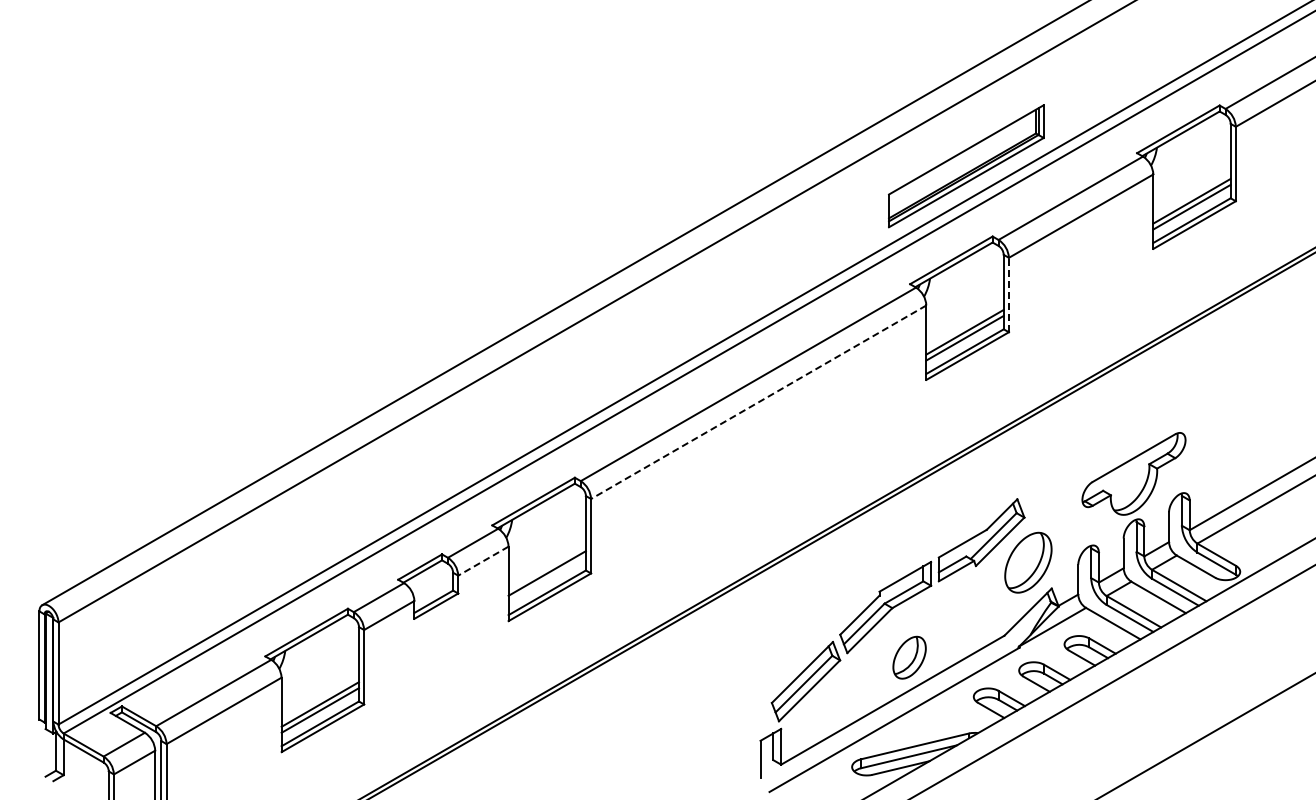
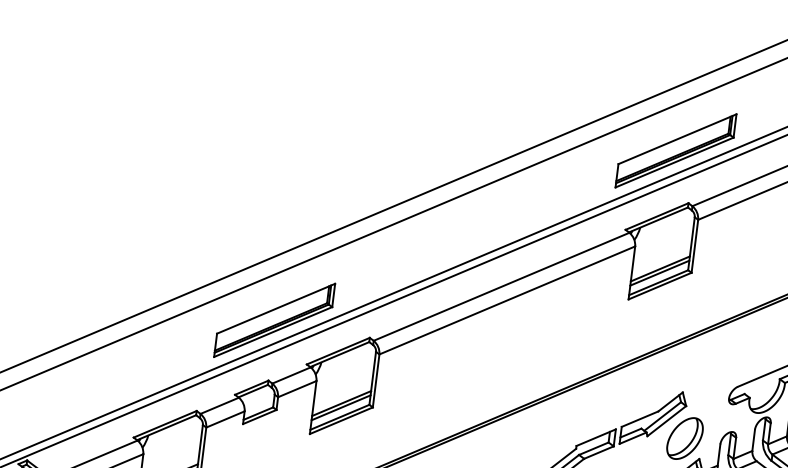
line: (1008, 294) -> (694, 245), dashed -> solid
line: (758, 402) -> (507, 300), dashed -> solid
part: (439, 469) -> (274, 320), added
line: (483, 561) -> (297, 389), dashed -> solid
line: (546, 579) -> (340, 407), added

